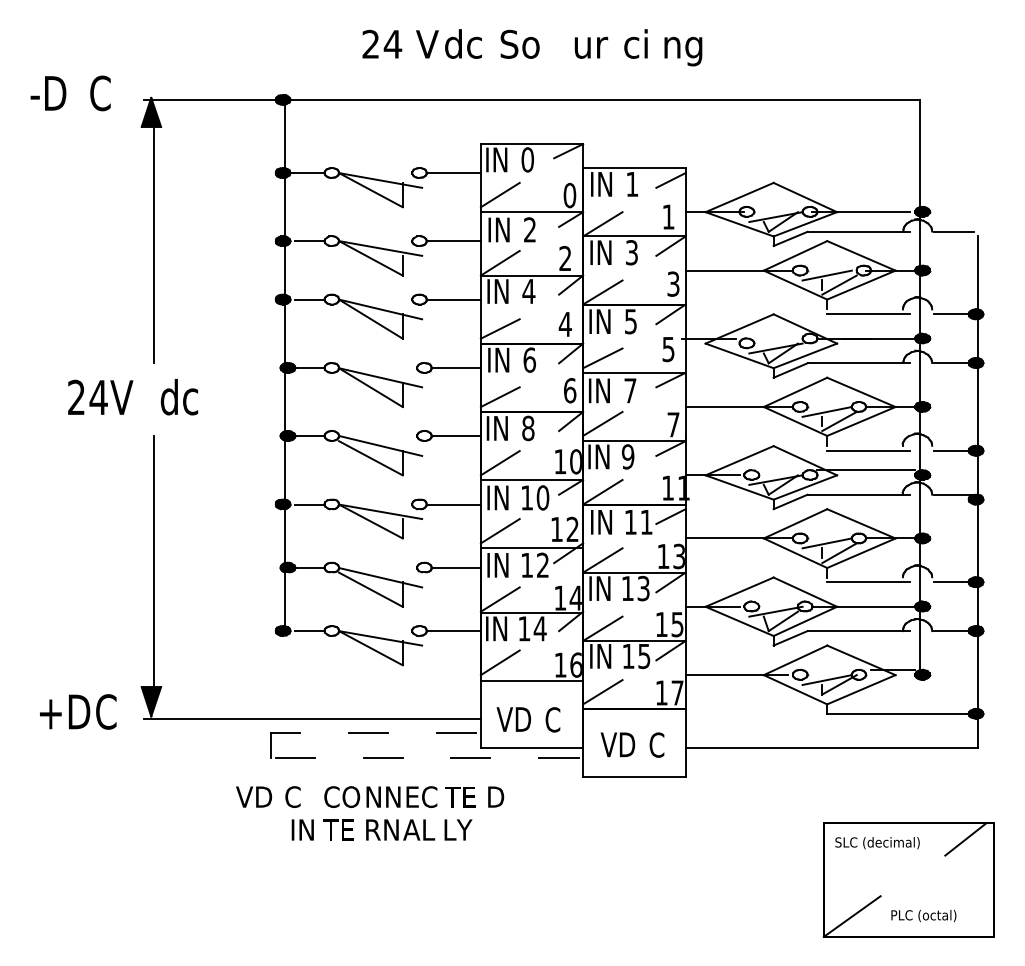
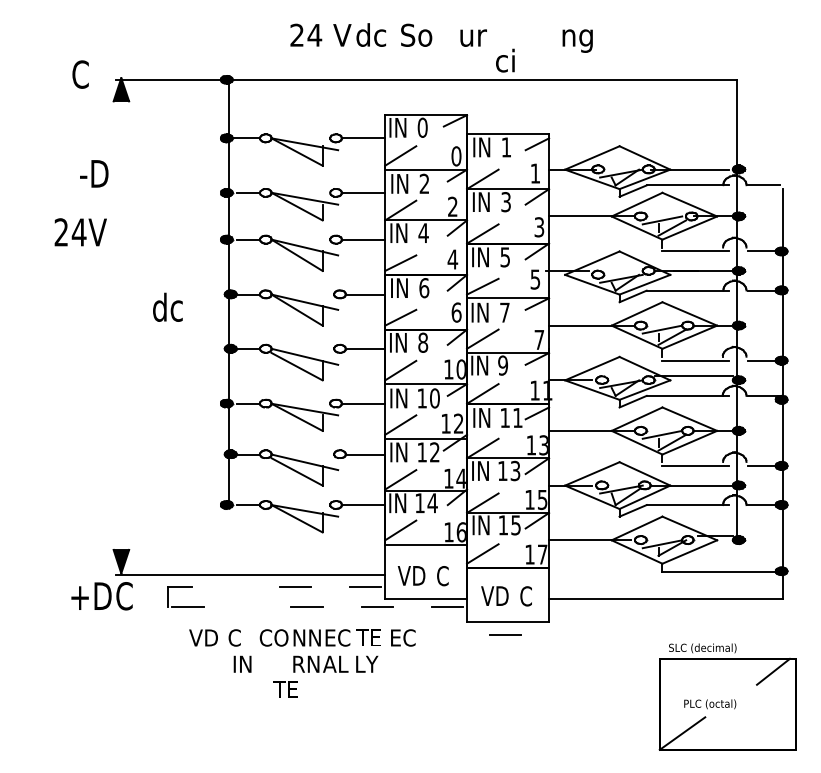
text: (635, 43) -> (504, 60), moved
text: (683, 51) -> (577, 41), moved
text: (48, 93) -> (94, 173), moved
line: (153, 246) -> (123, 197), removed
text: (100, 396) -> (80, 231), moved
text: (178, 397) -> (167, 307), moved
line: (153, 562) -> (123, 450), removed
text: (78, 711) -> (102, 595), moved
part: (292, 733) -> (185, 587), moved
line: (630, 793) -> (504, 635), added
text: (504, 796) -> (404, 637), D -> EC
text: (338, 829) -> (285, 688), moved
text: (877, 843) -> (702, 648), moved
text: (923, 915) -> (709, 703), moved

